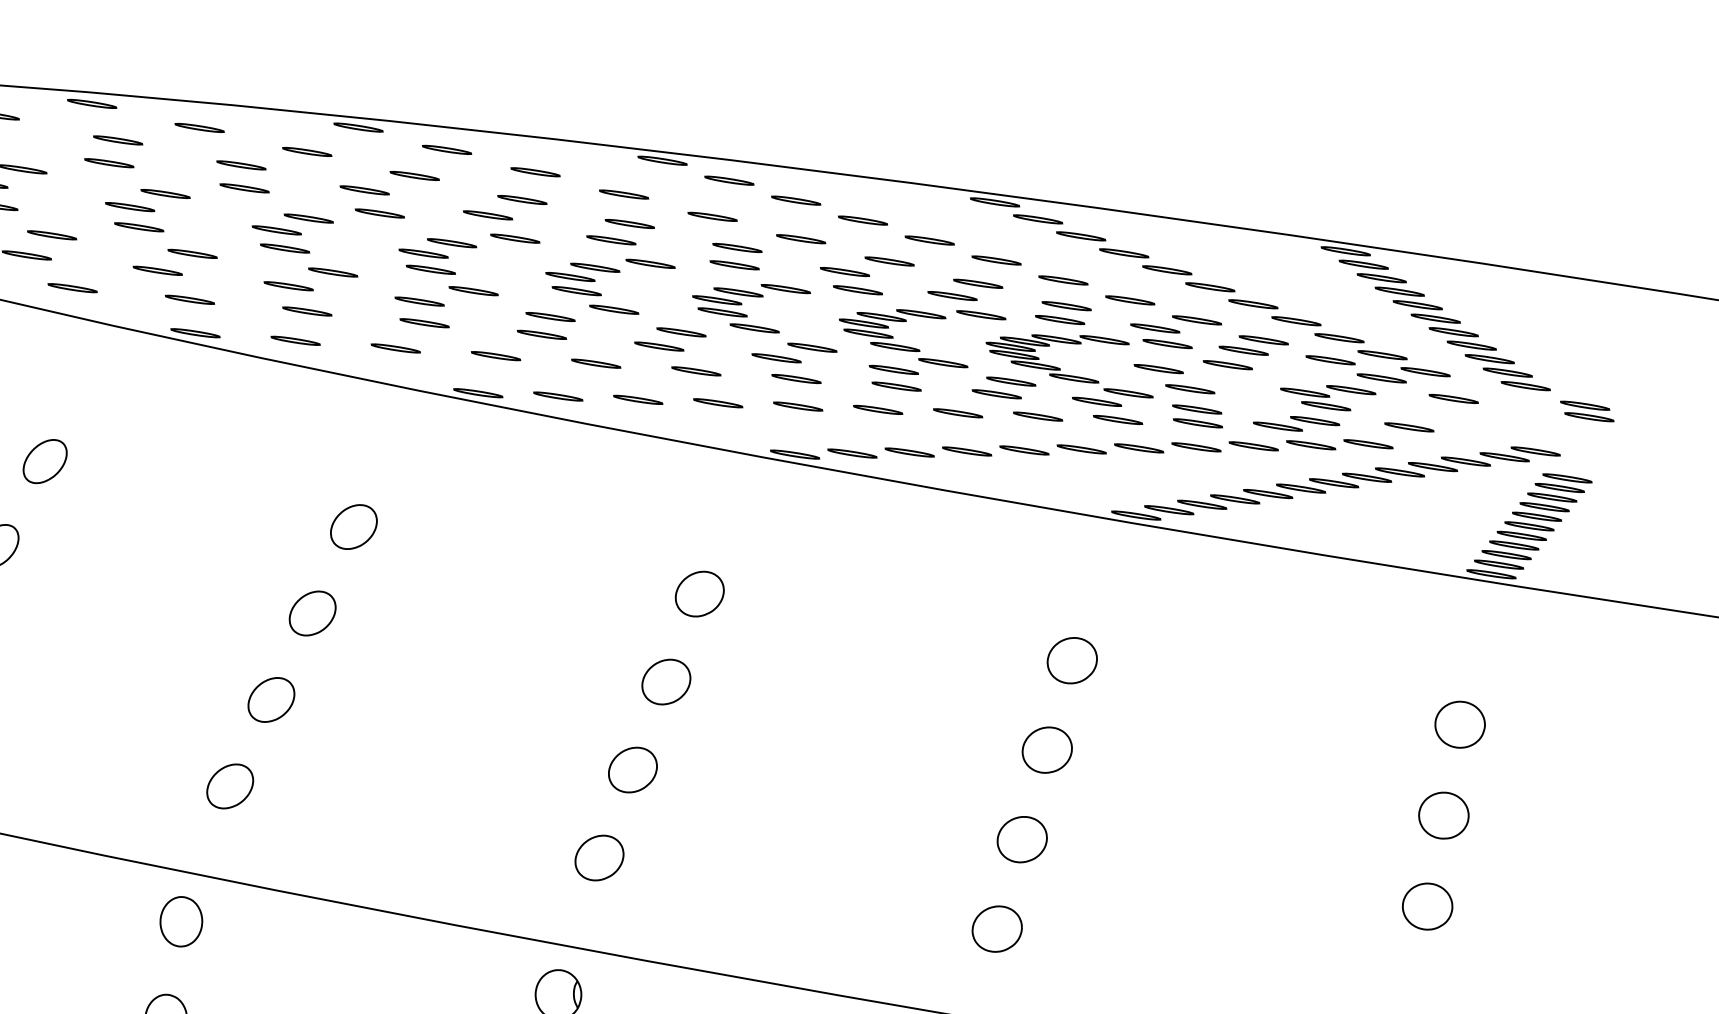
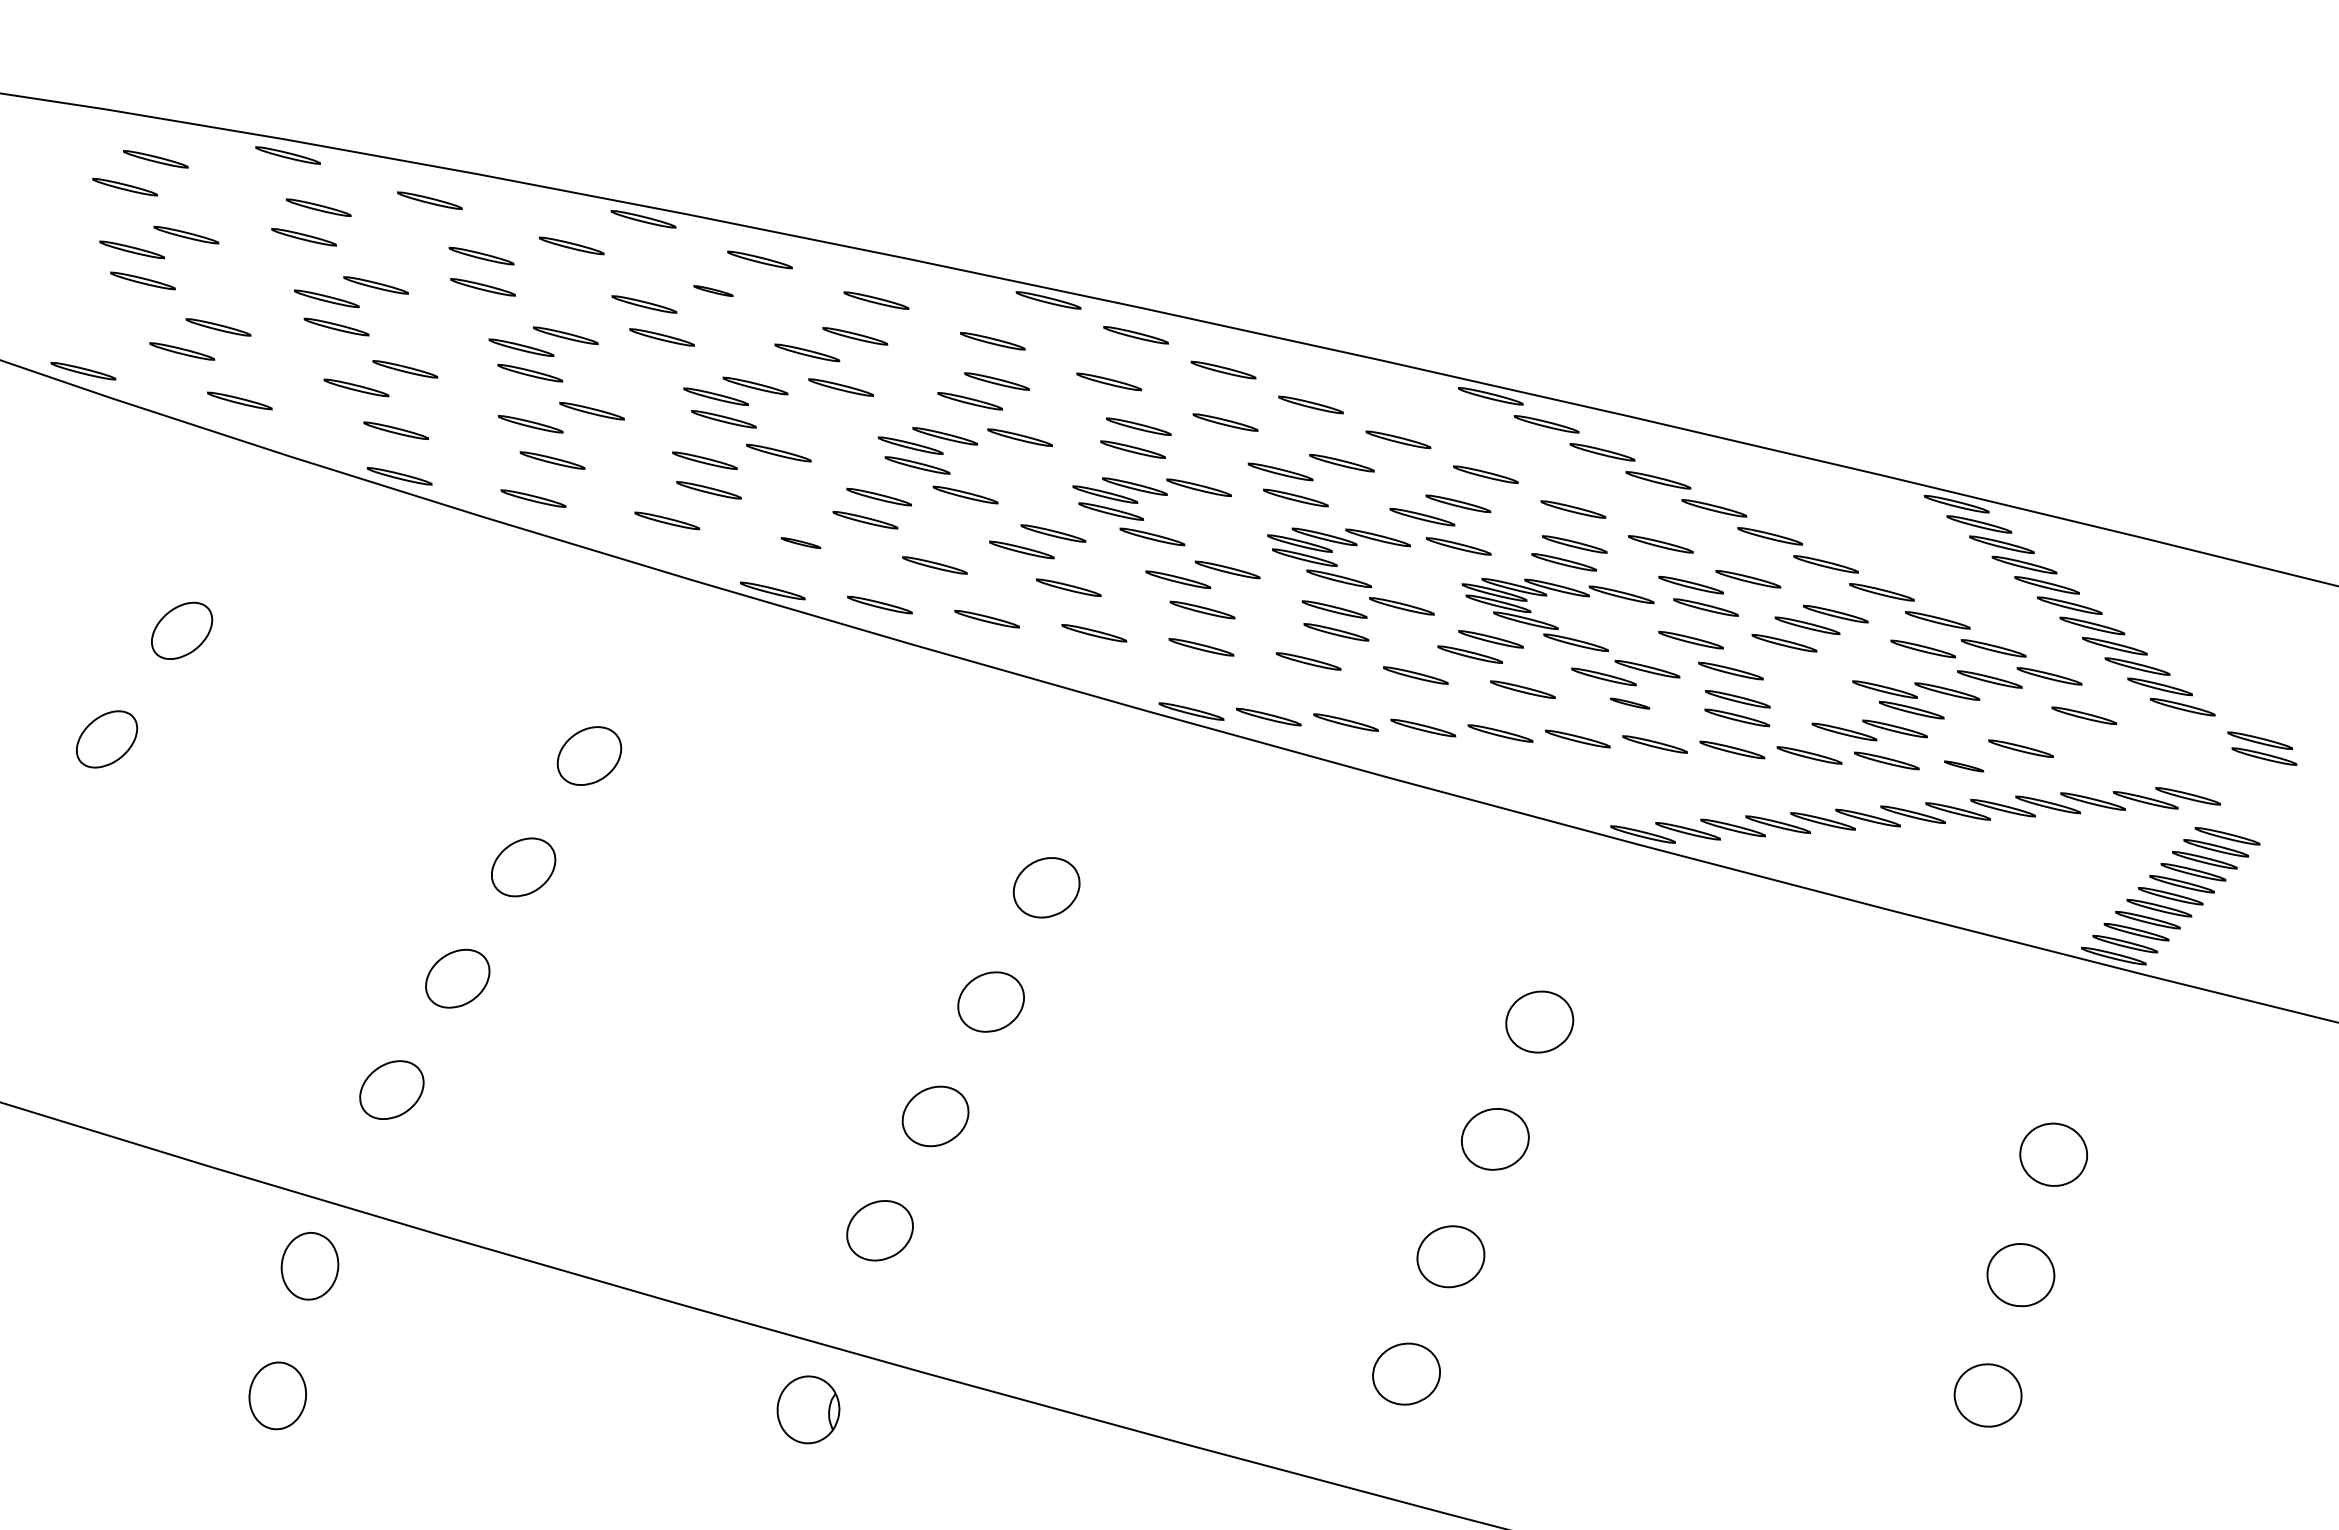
part: (414, 175) -> (713, 290), size x0.6
part: (495, 355) -> (800, 542), size x0.6
part: (1117, 419) -> (1629, 703), size x0.6
part: (1368, 444) -> (1963, 766), size x0.6

